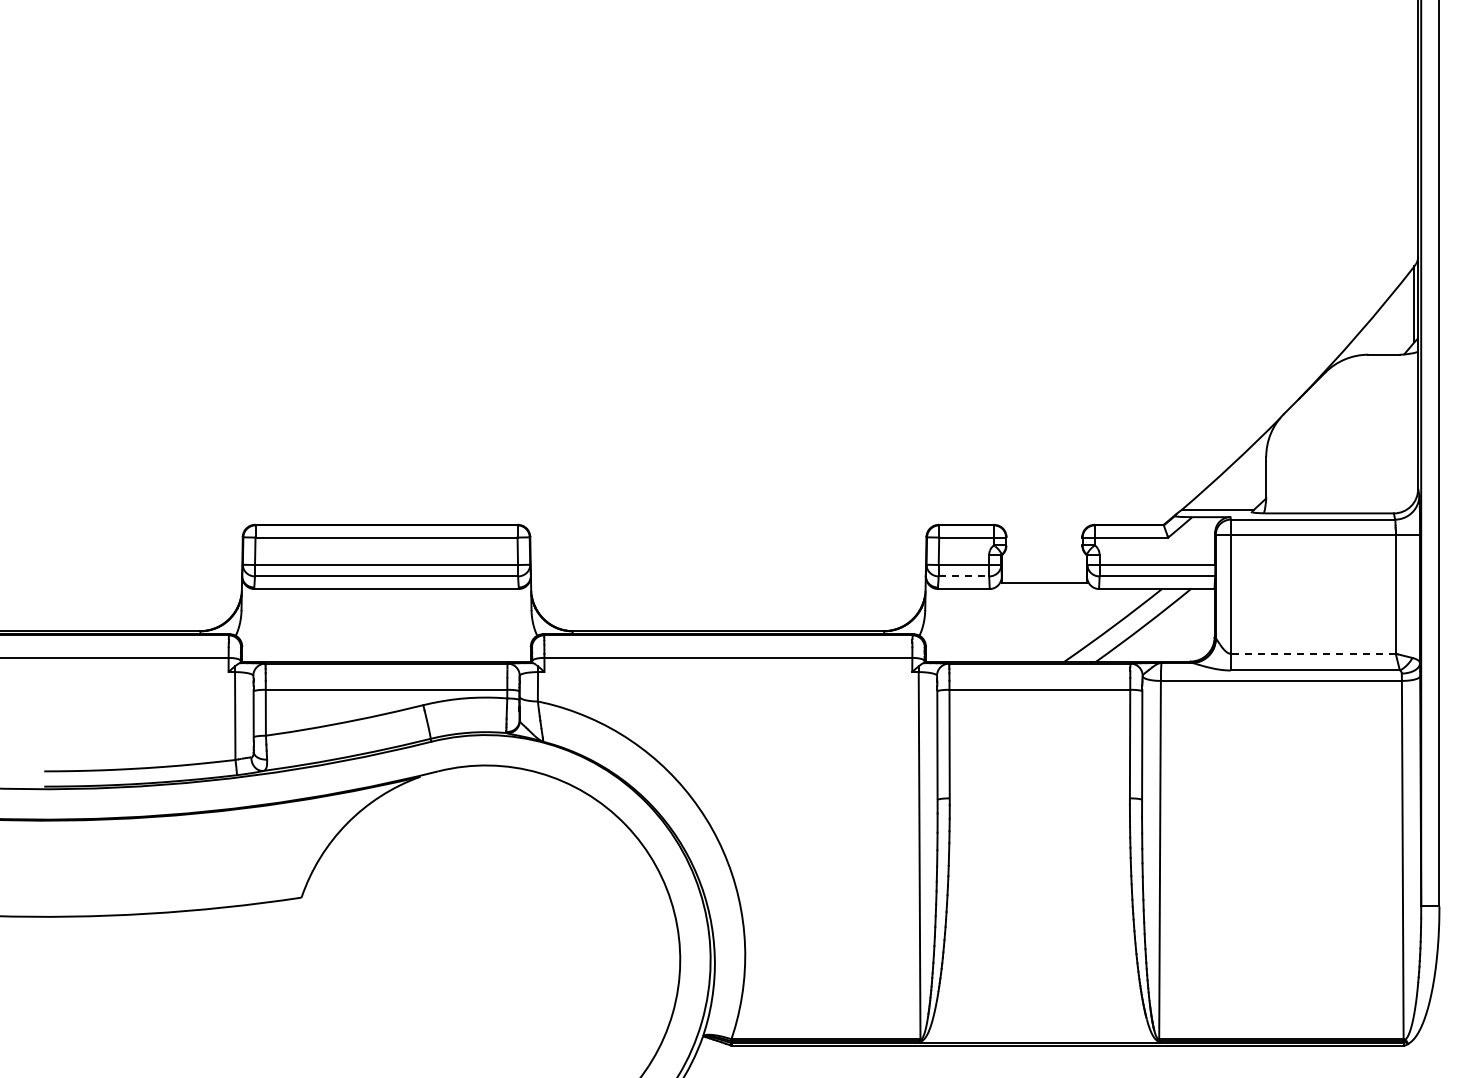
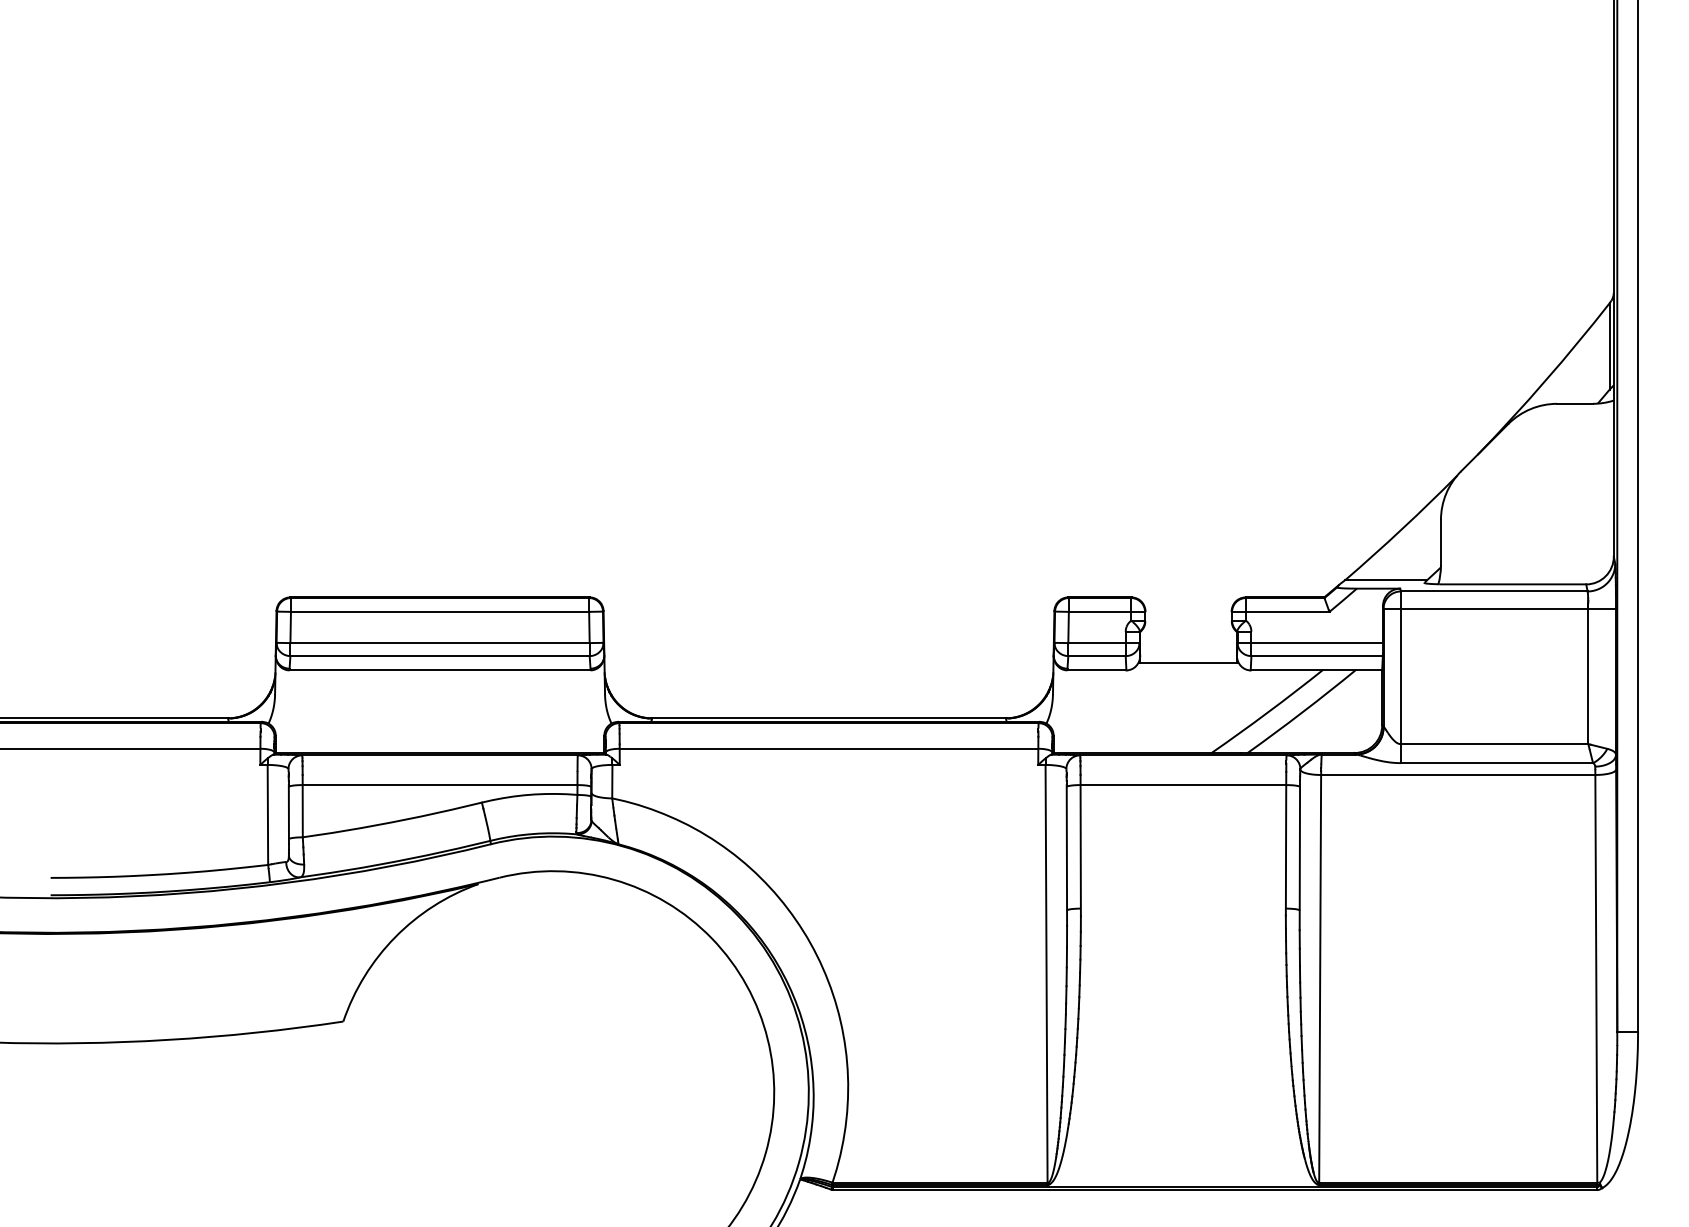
line: (964, 576) -> (1097, 656), dashed -> solid
line: (1312, 653) -> (1493, 743), dashed -> solid

